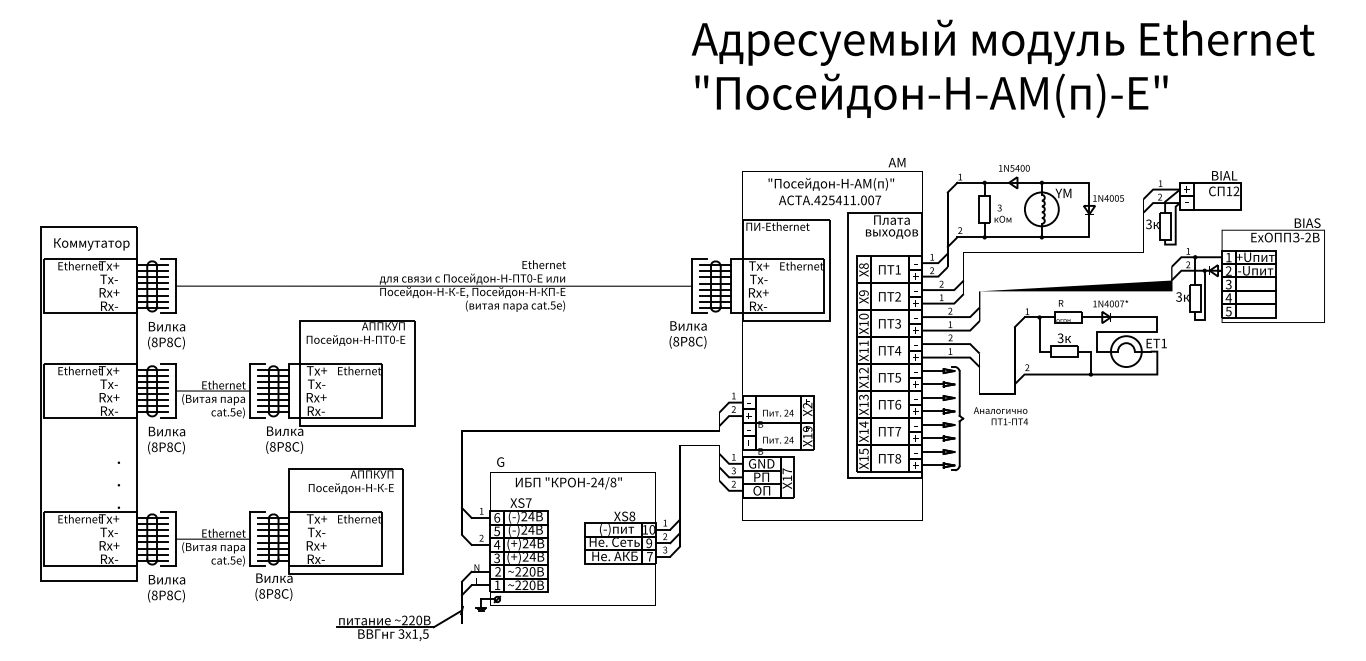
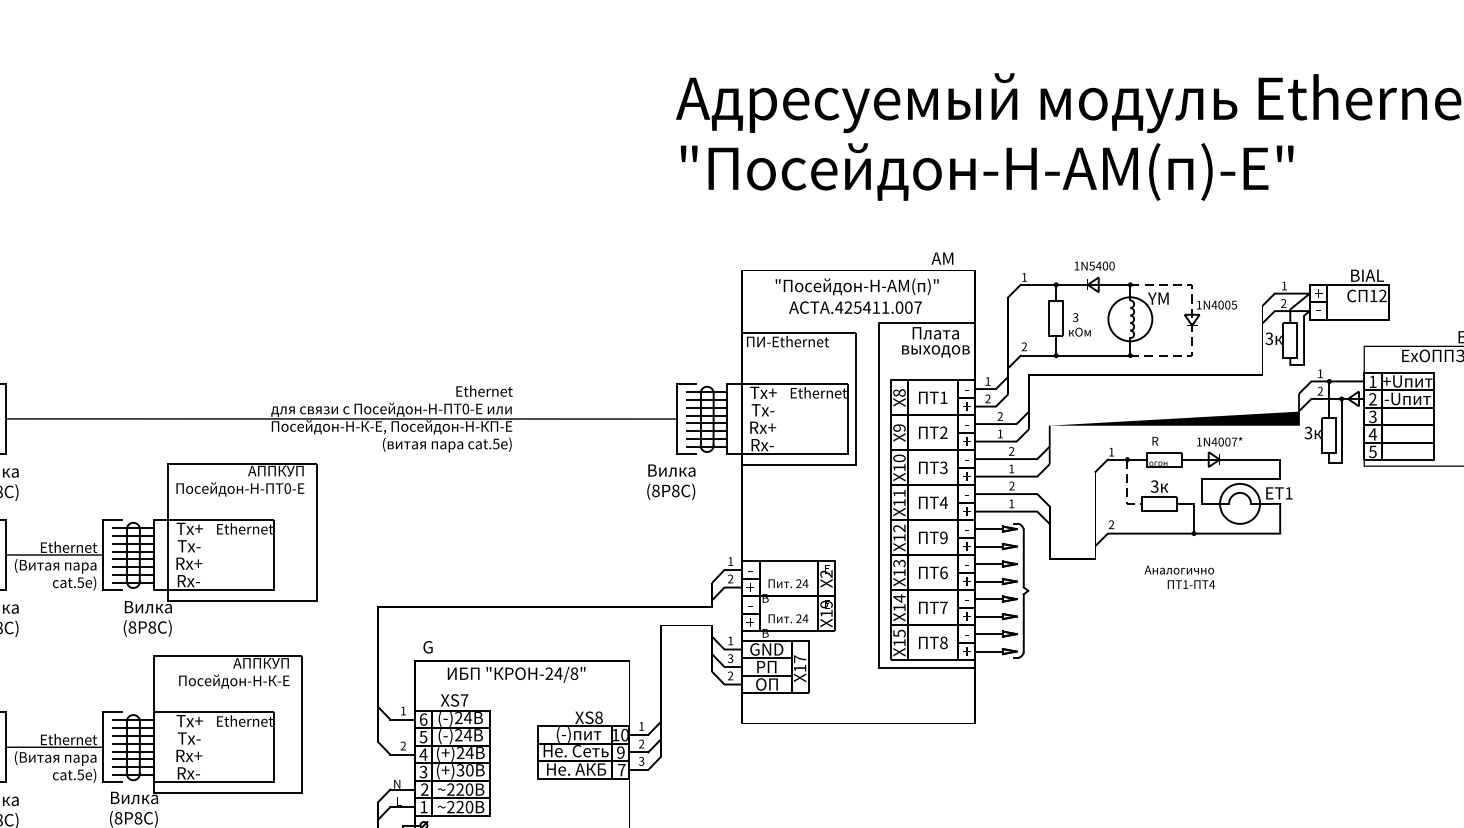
line: (1089, 210) -> (1192, 320), solid -> dashed
line: (1039, 340) -> (1127, 489), solid -> dashed
text: (897, 377) -> (943, 537), 5 -> 9
text: (1000, 416) -> (1179, 577), moved
text: (528, 557) -> (464, 771), (+)24 -> (+)30

